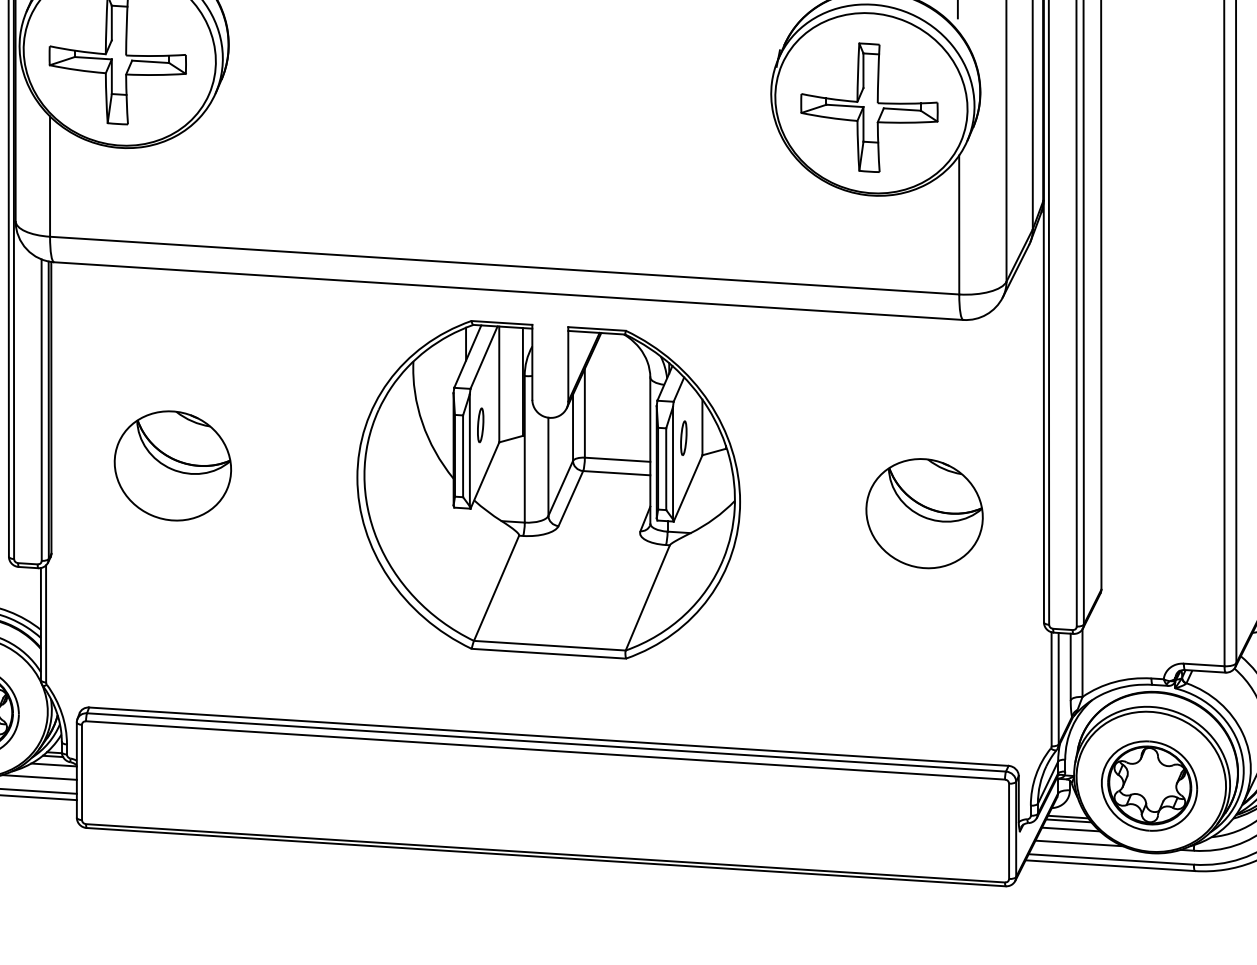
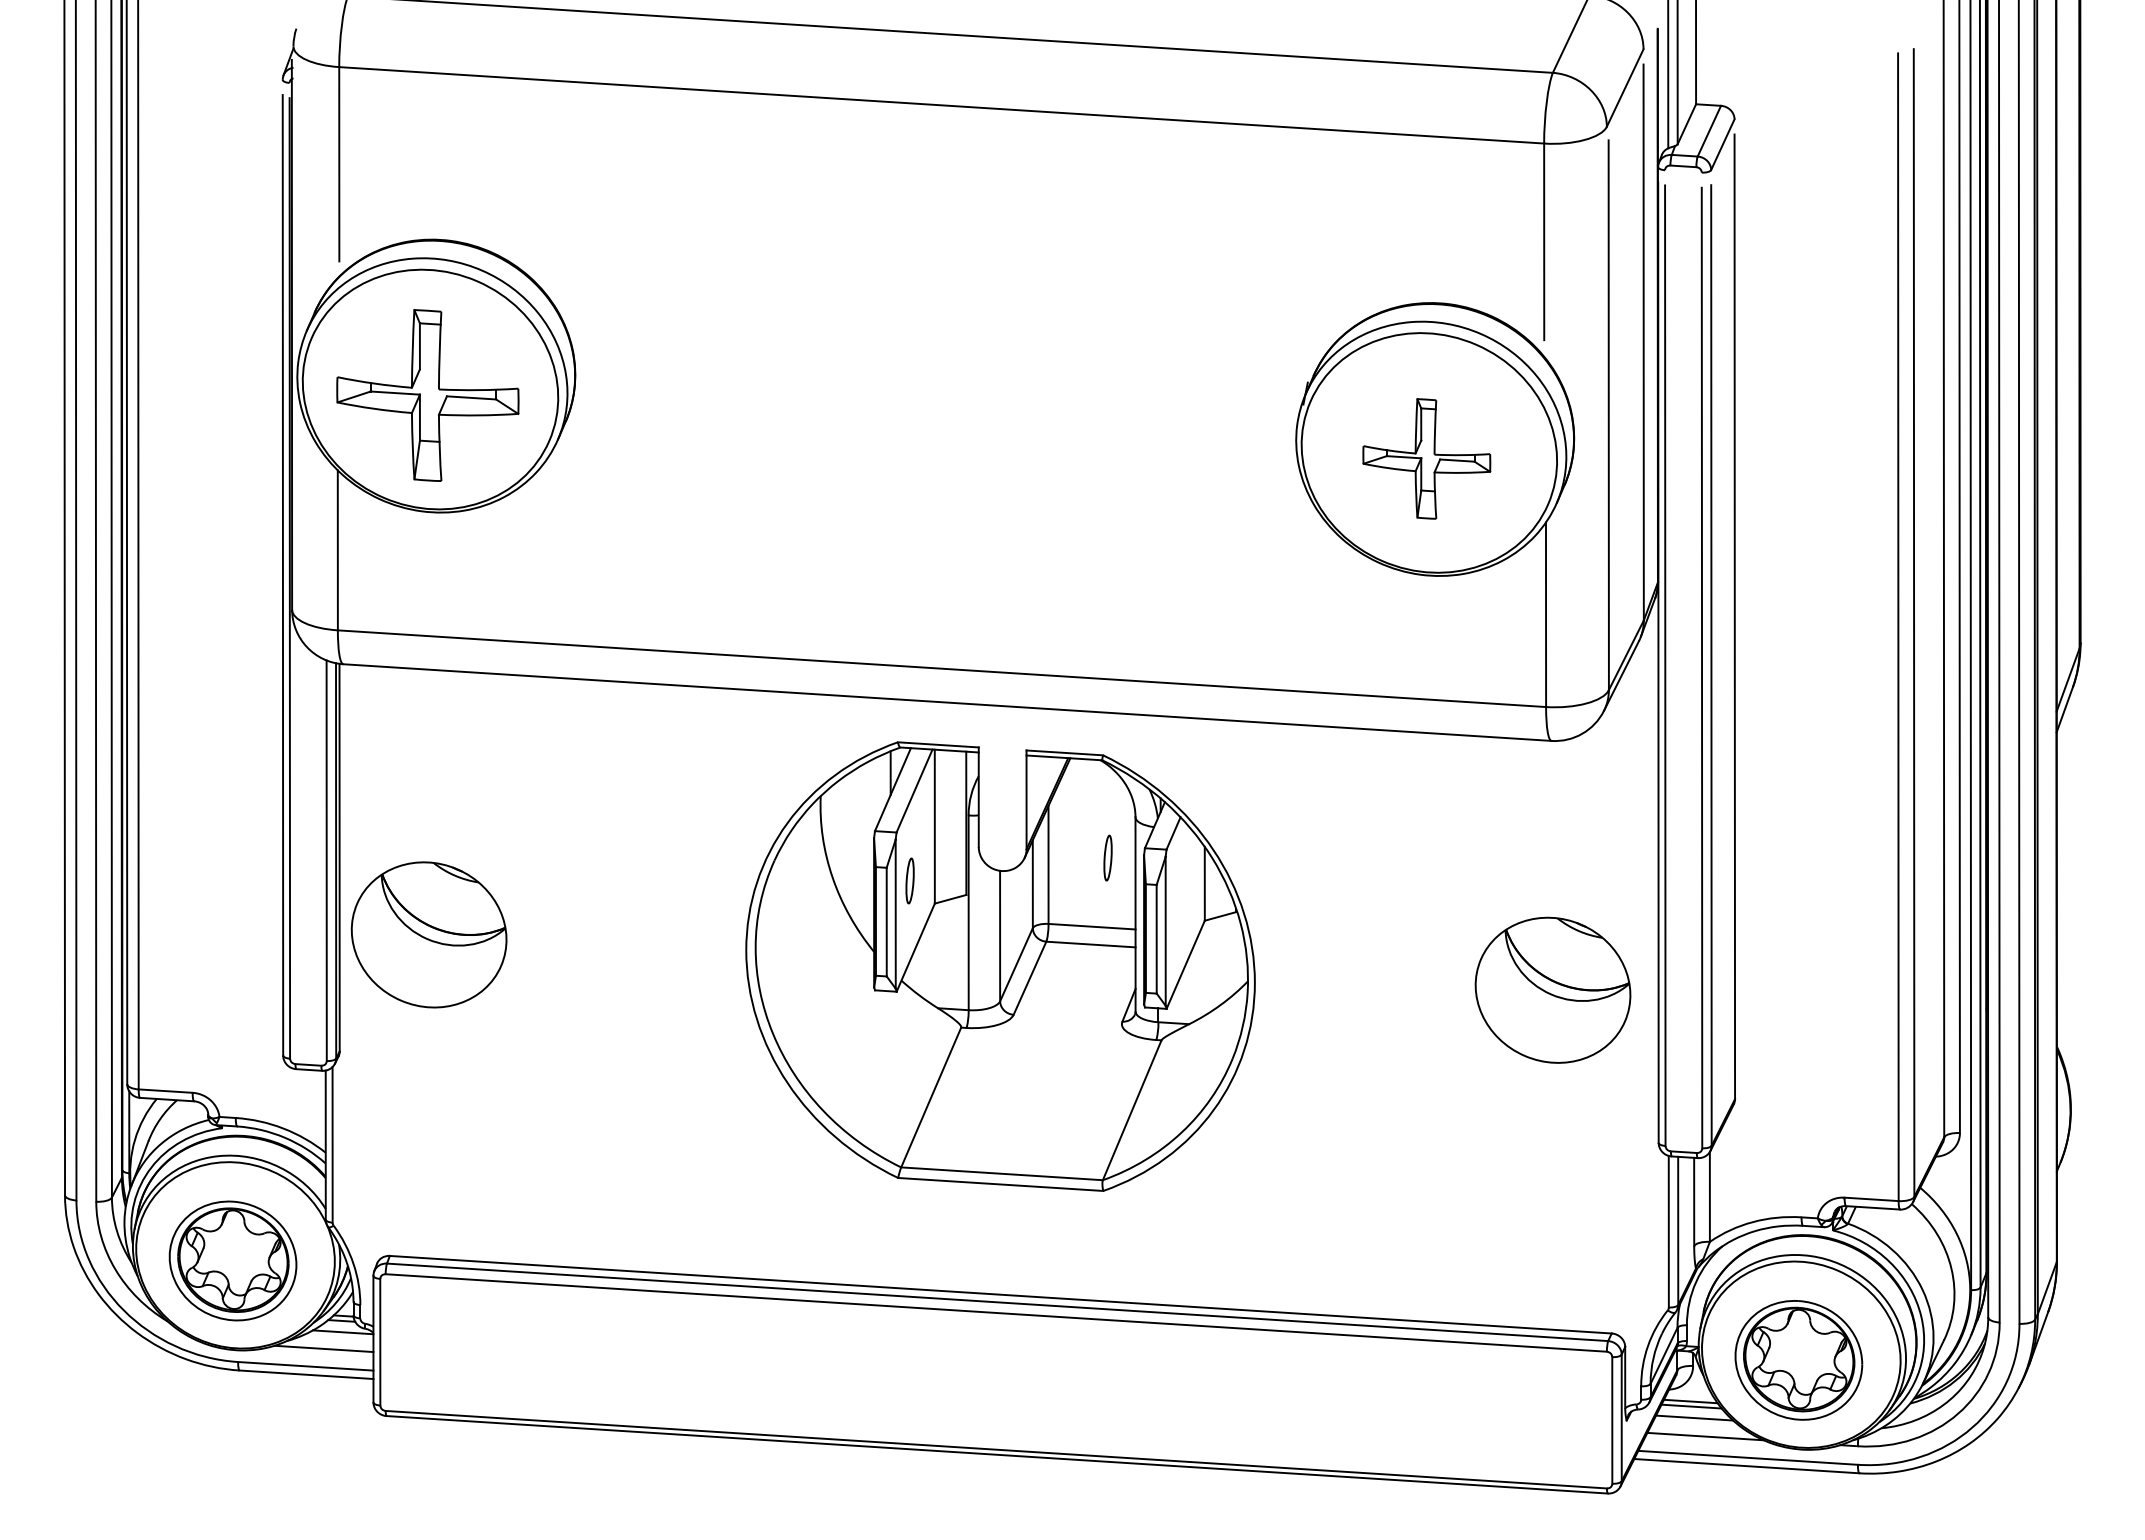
part: (869, 107) -> (1426, 458), size x0.7
part: (683, 437) -> (1107, 857), moved
part: (172, 465) -> (428, 934), moved
part: (924, 513) -> (1552, 989), moved

